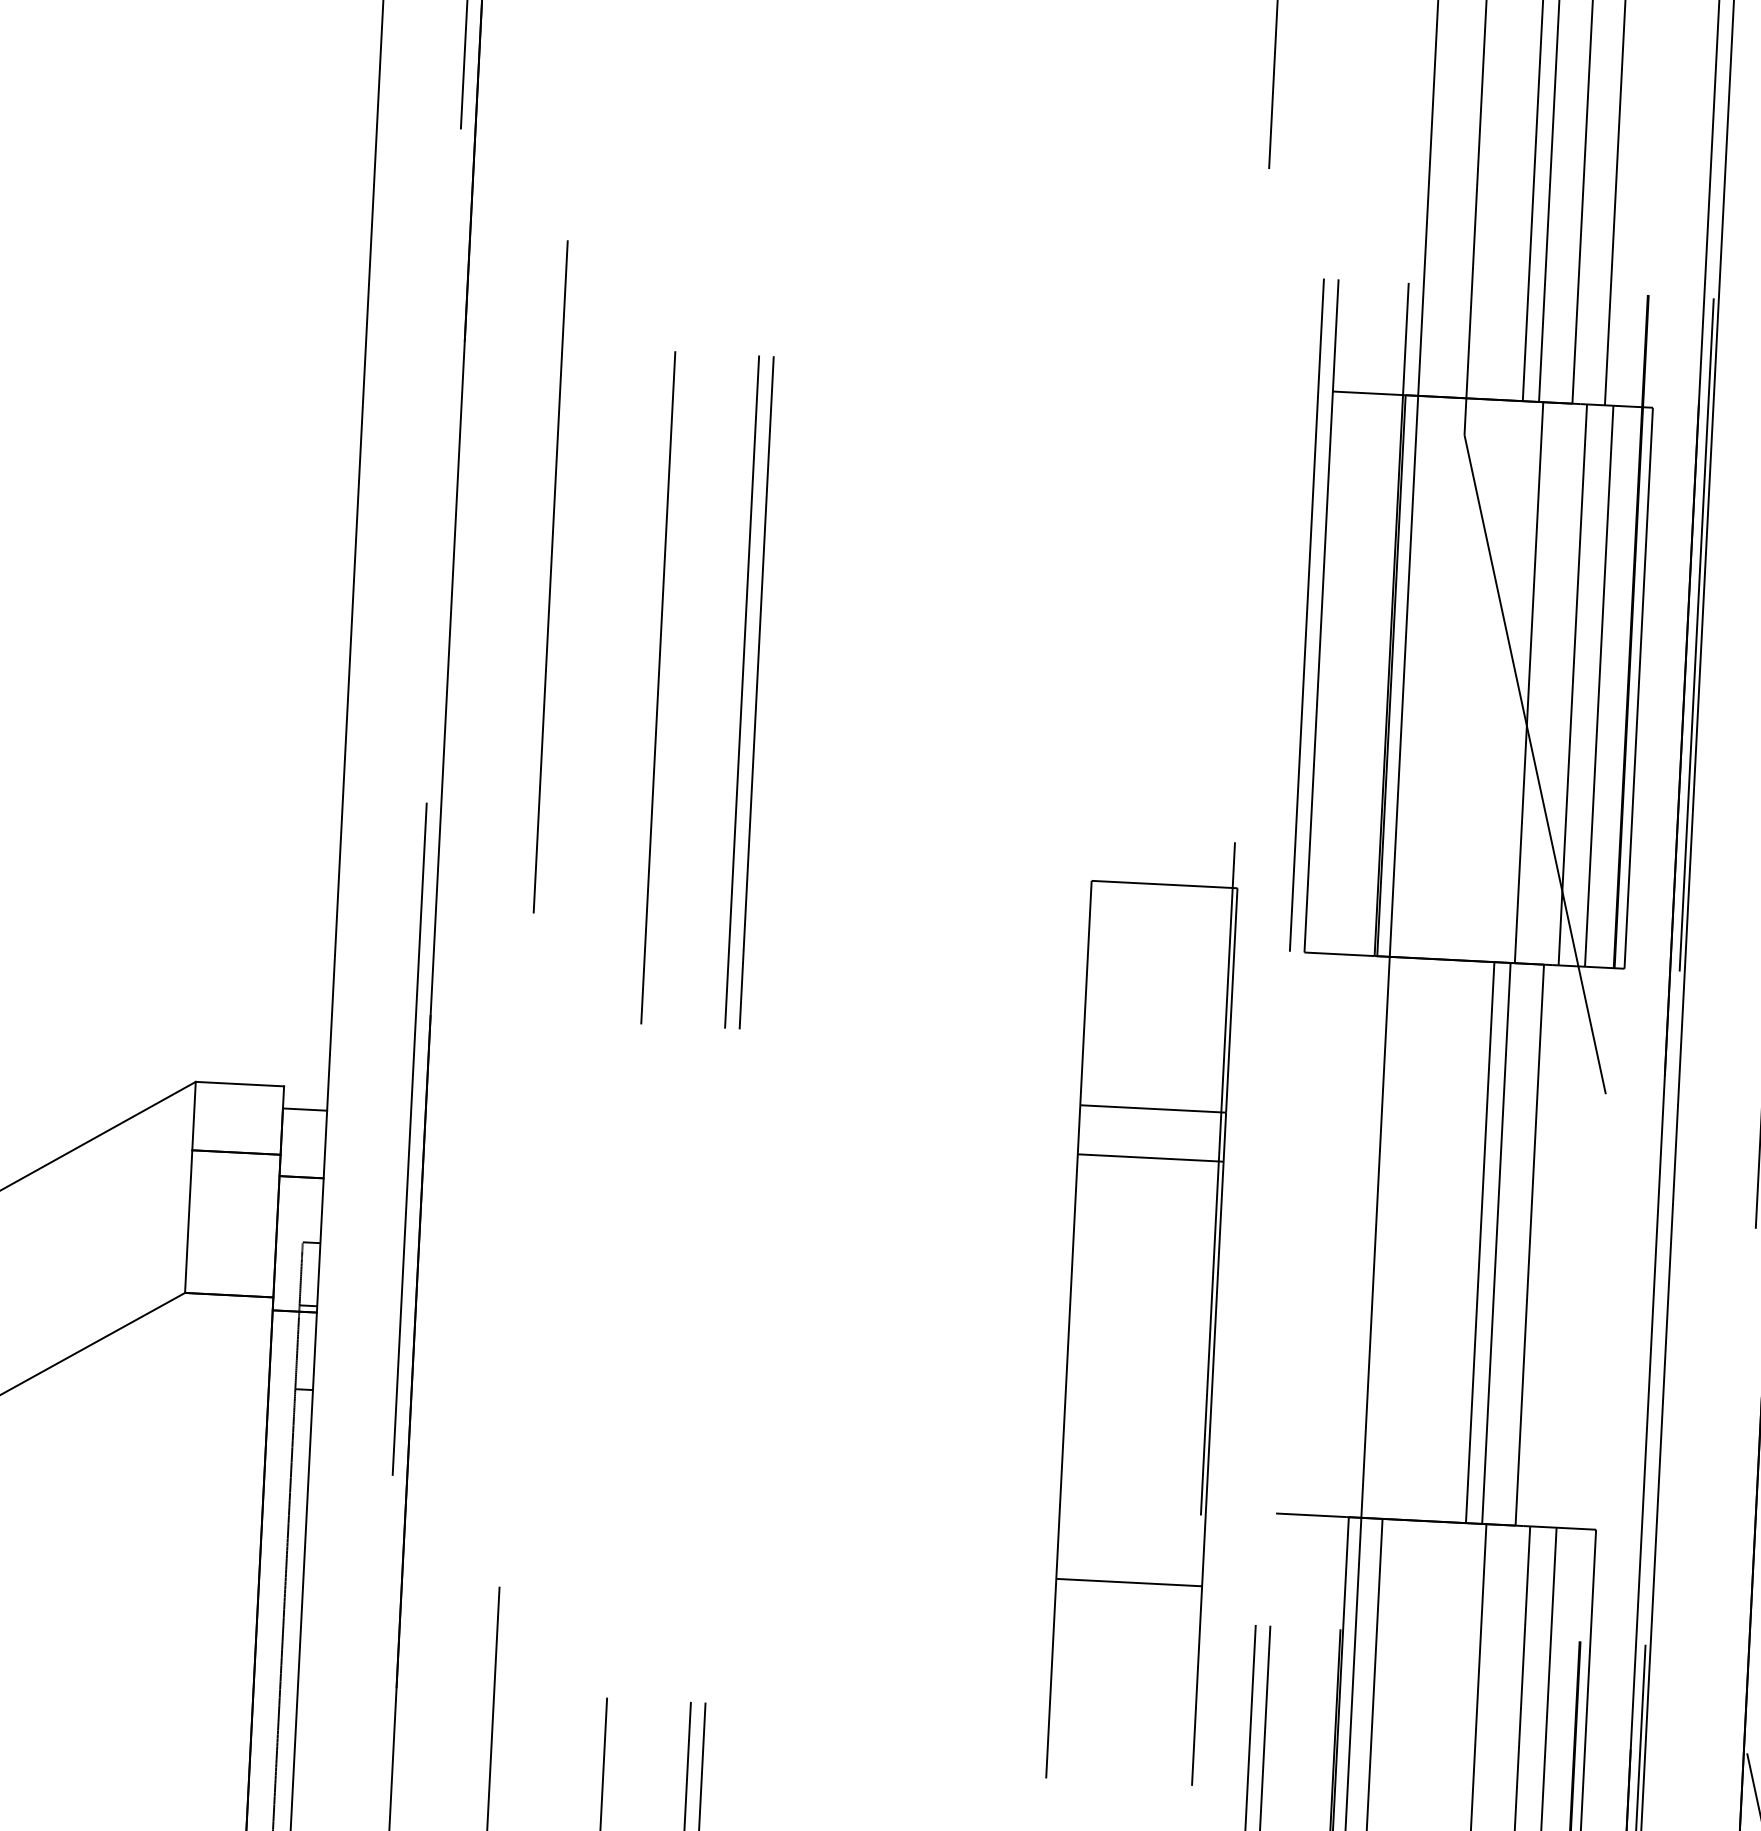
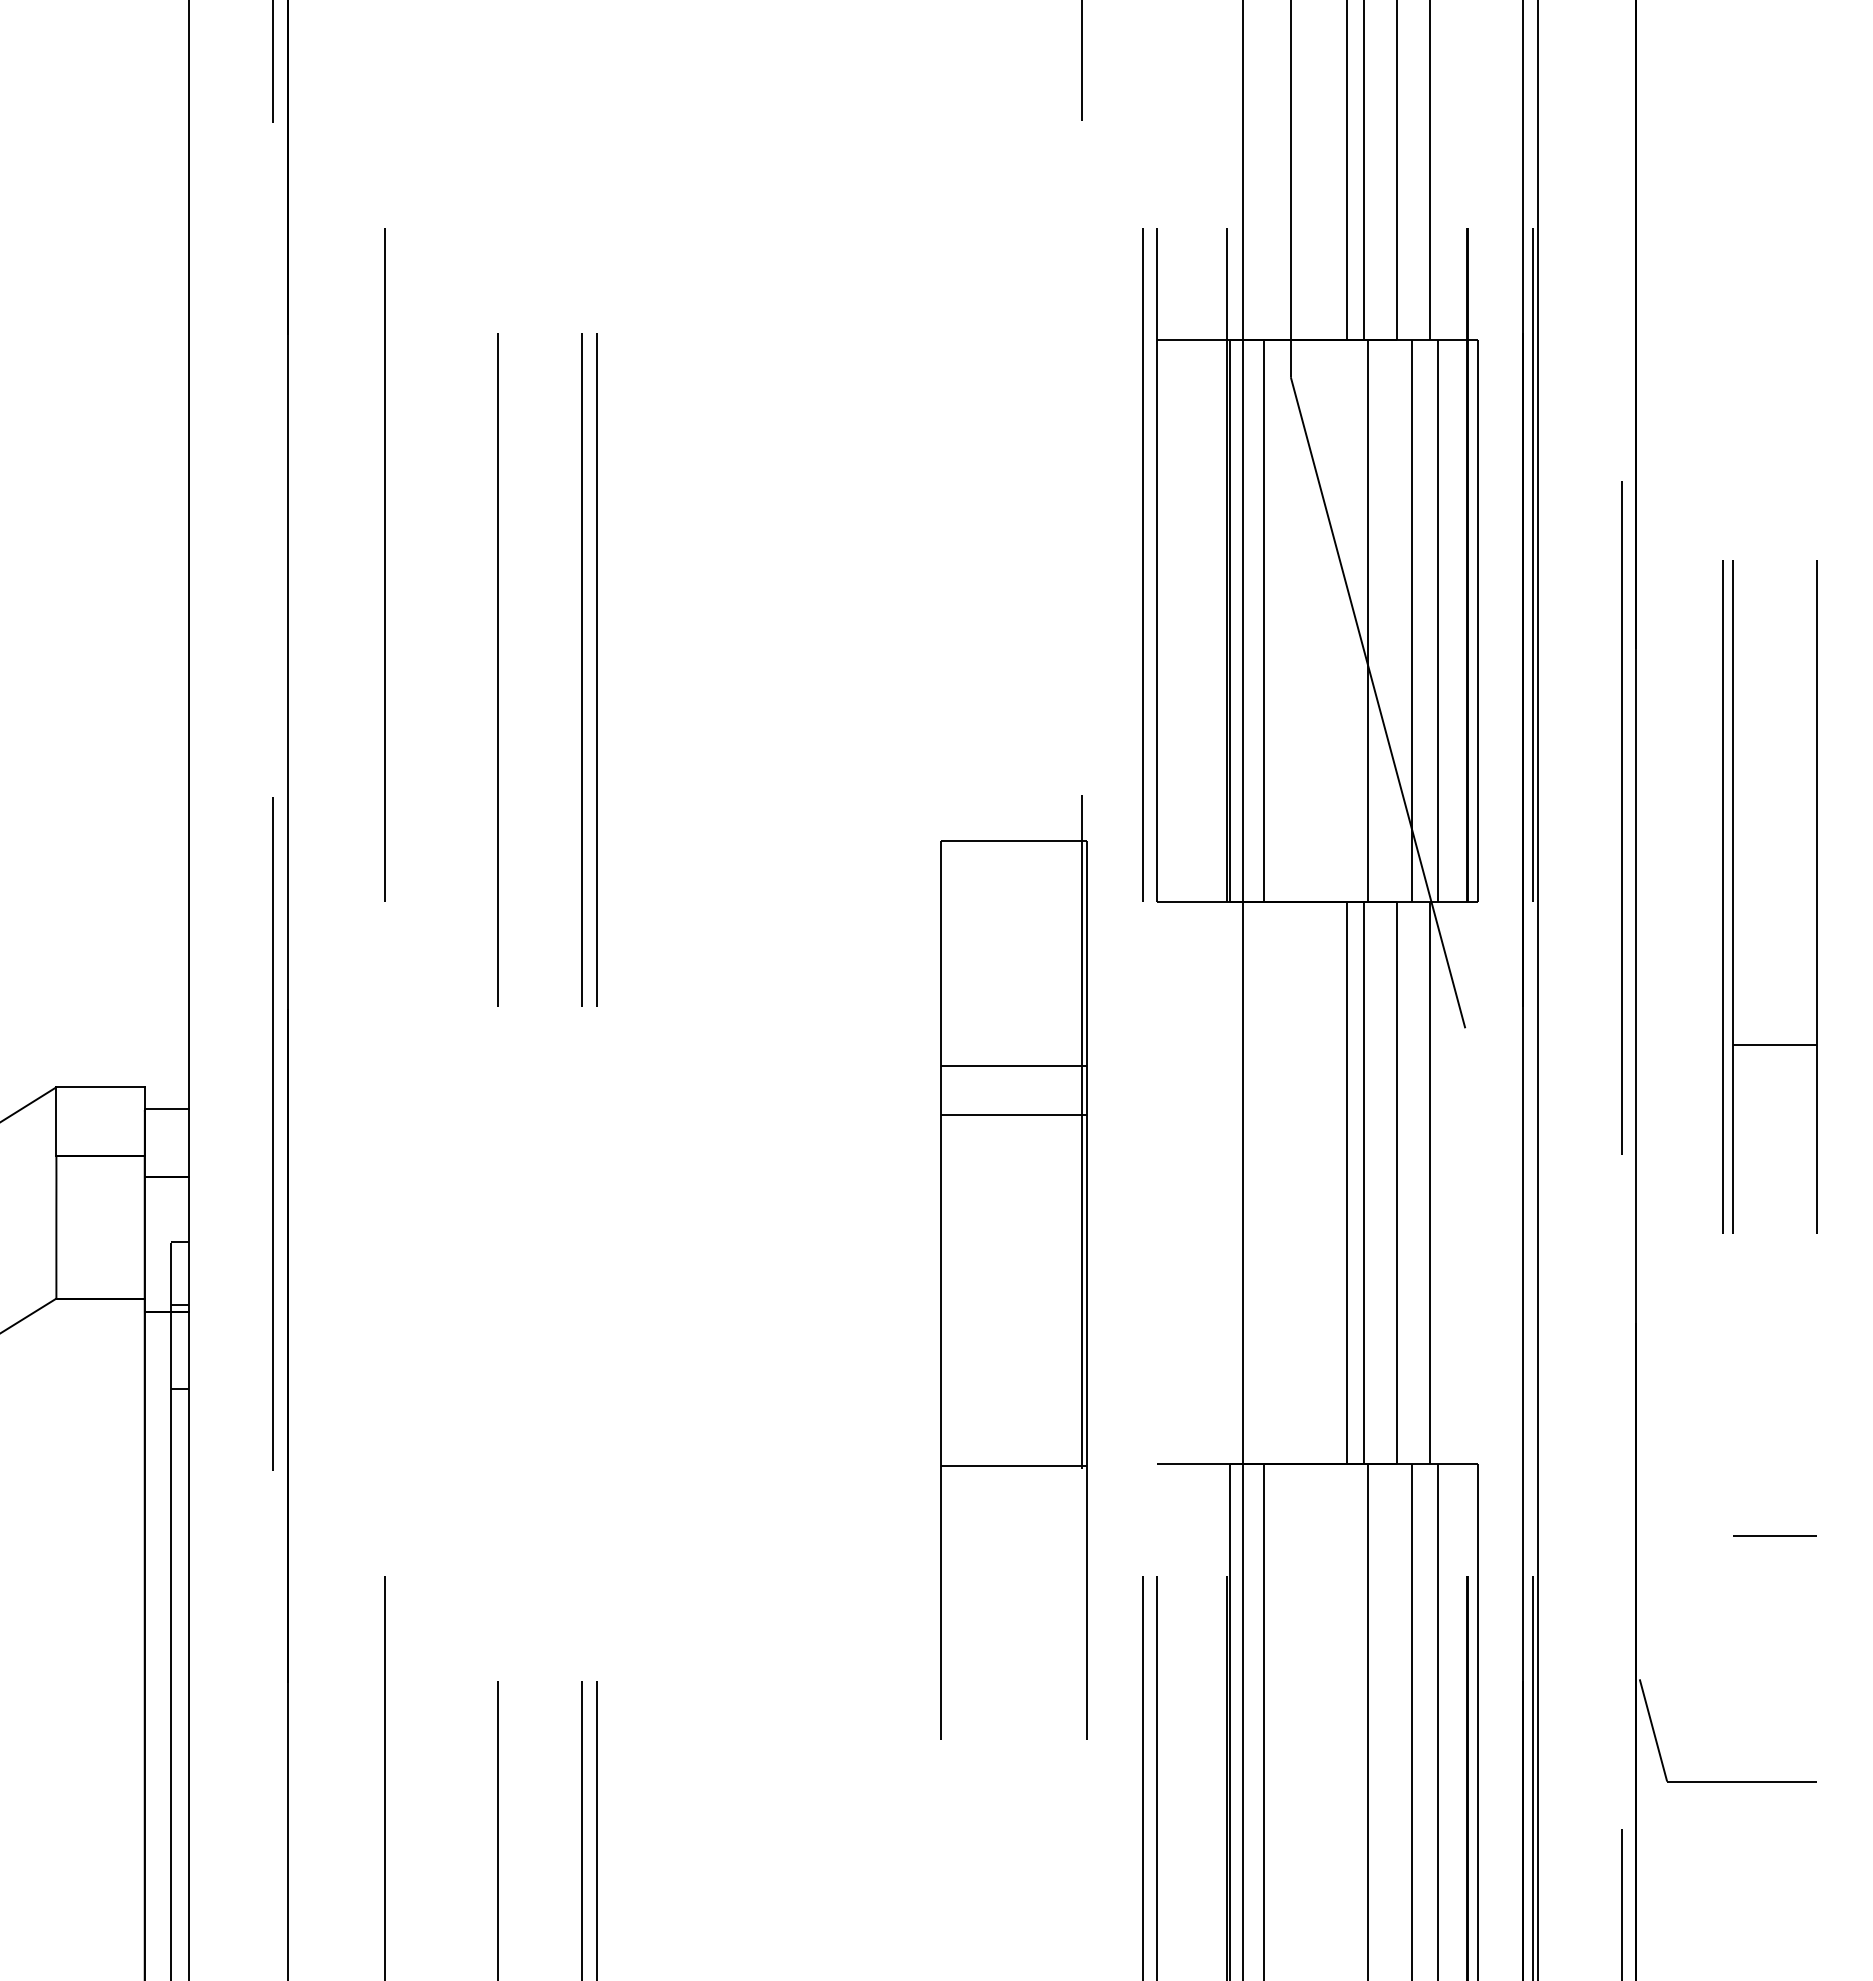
line: (1424, 677) -> (1263, 621), added
line: (1562, 1246) -> (1429, 1182), added
line: (1128, 1582) -> (1013, 1466), moved

